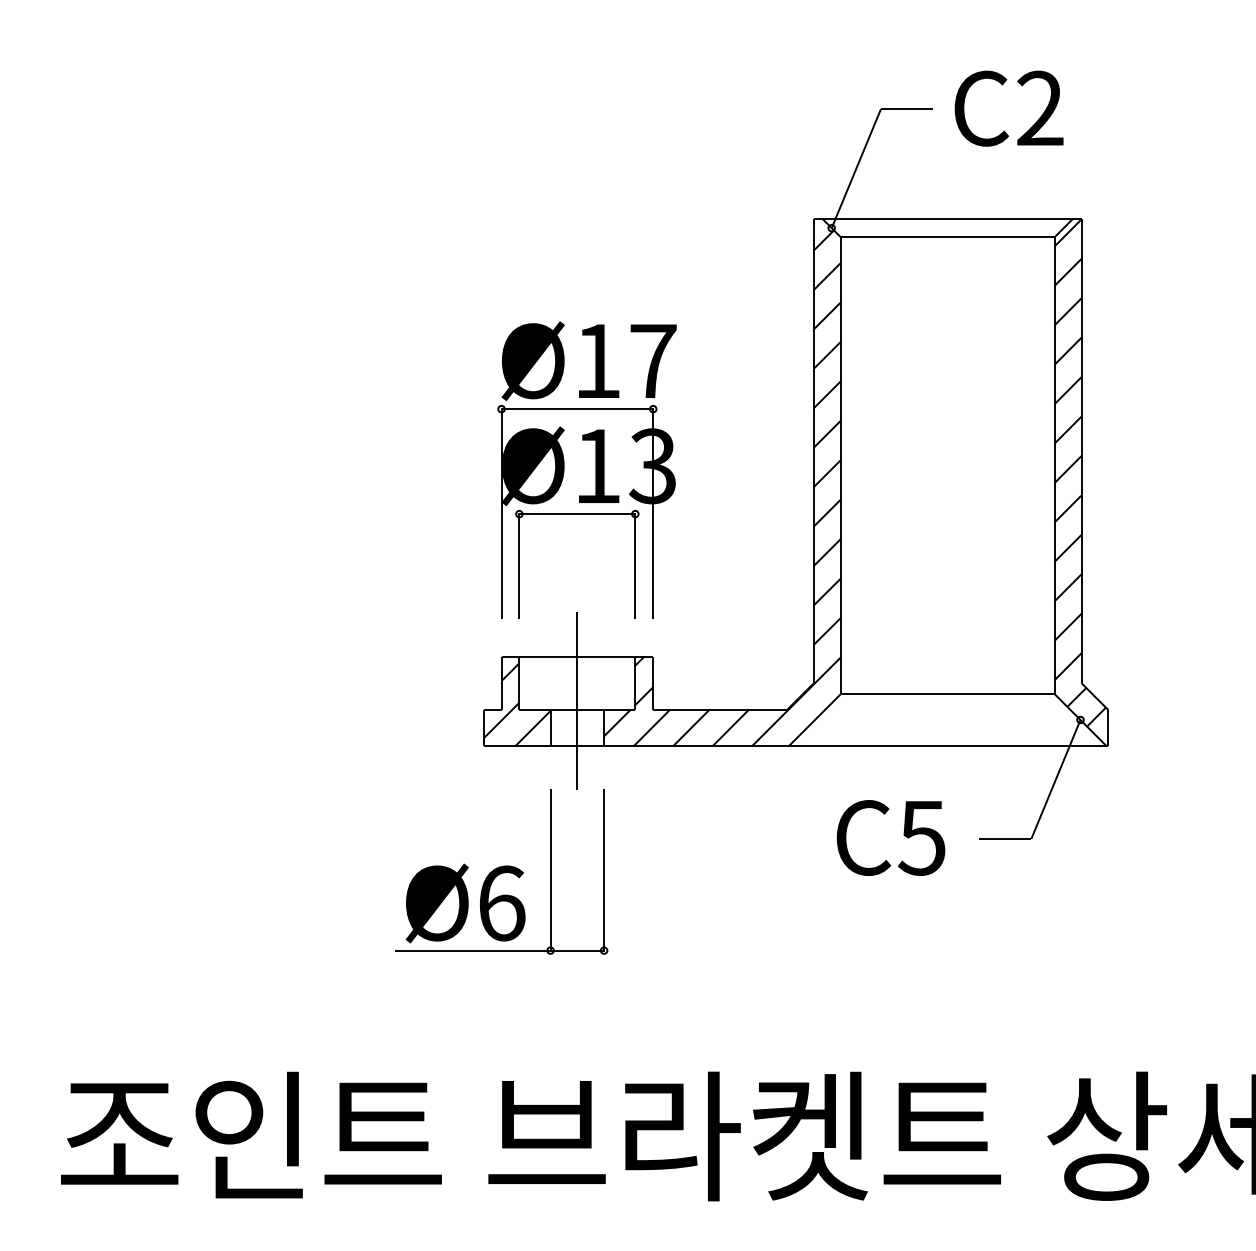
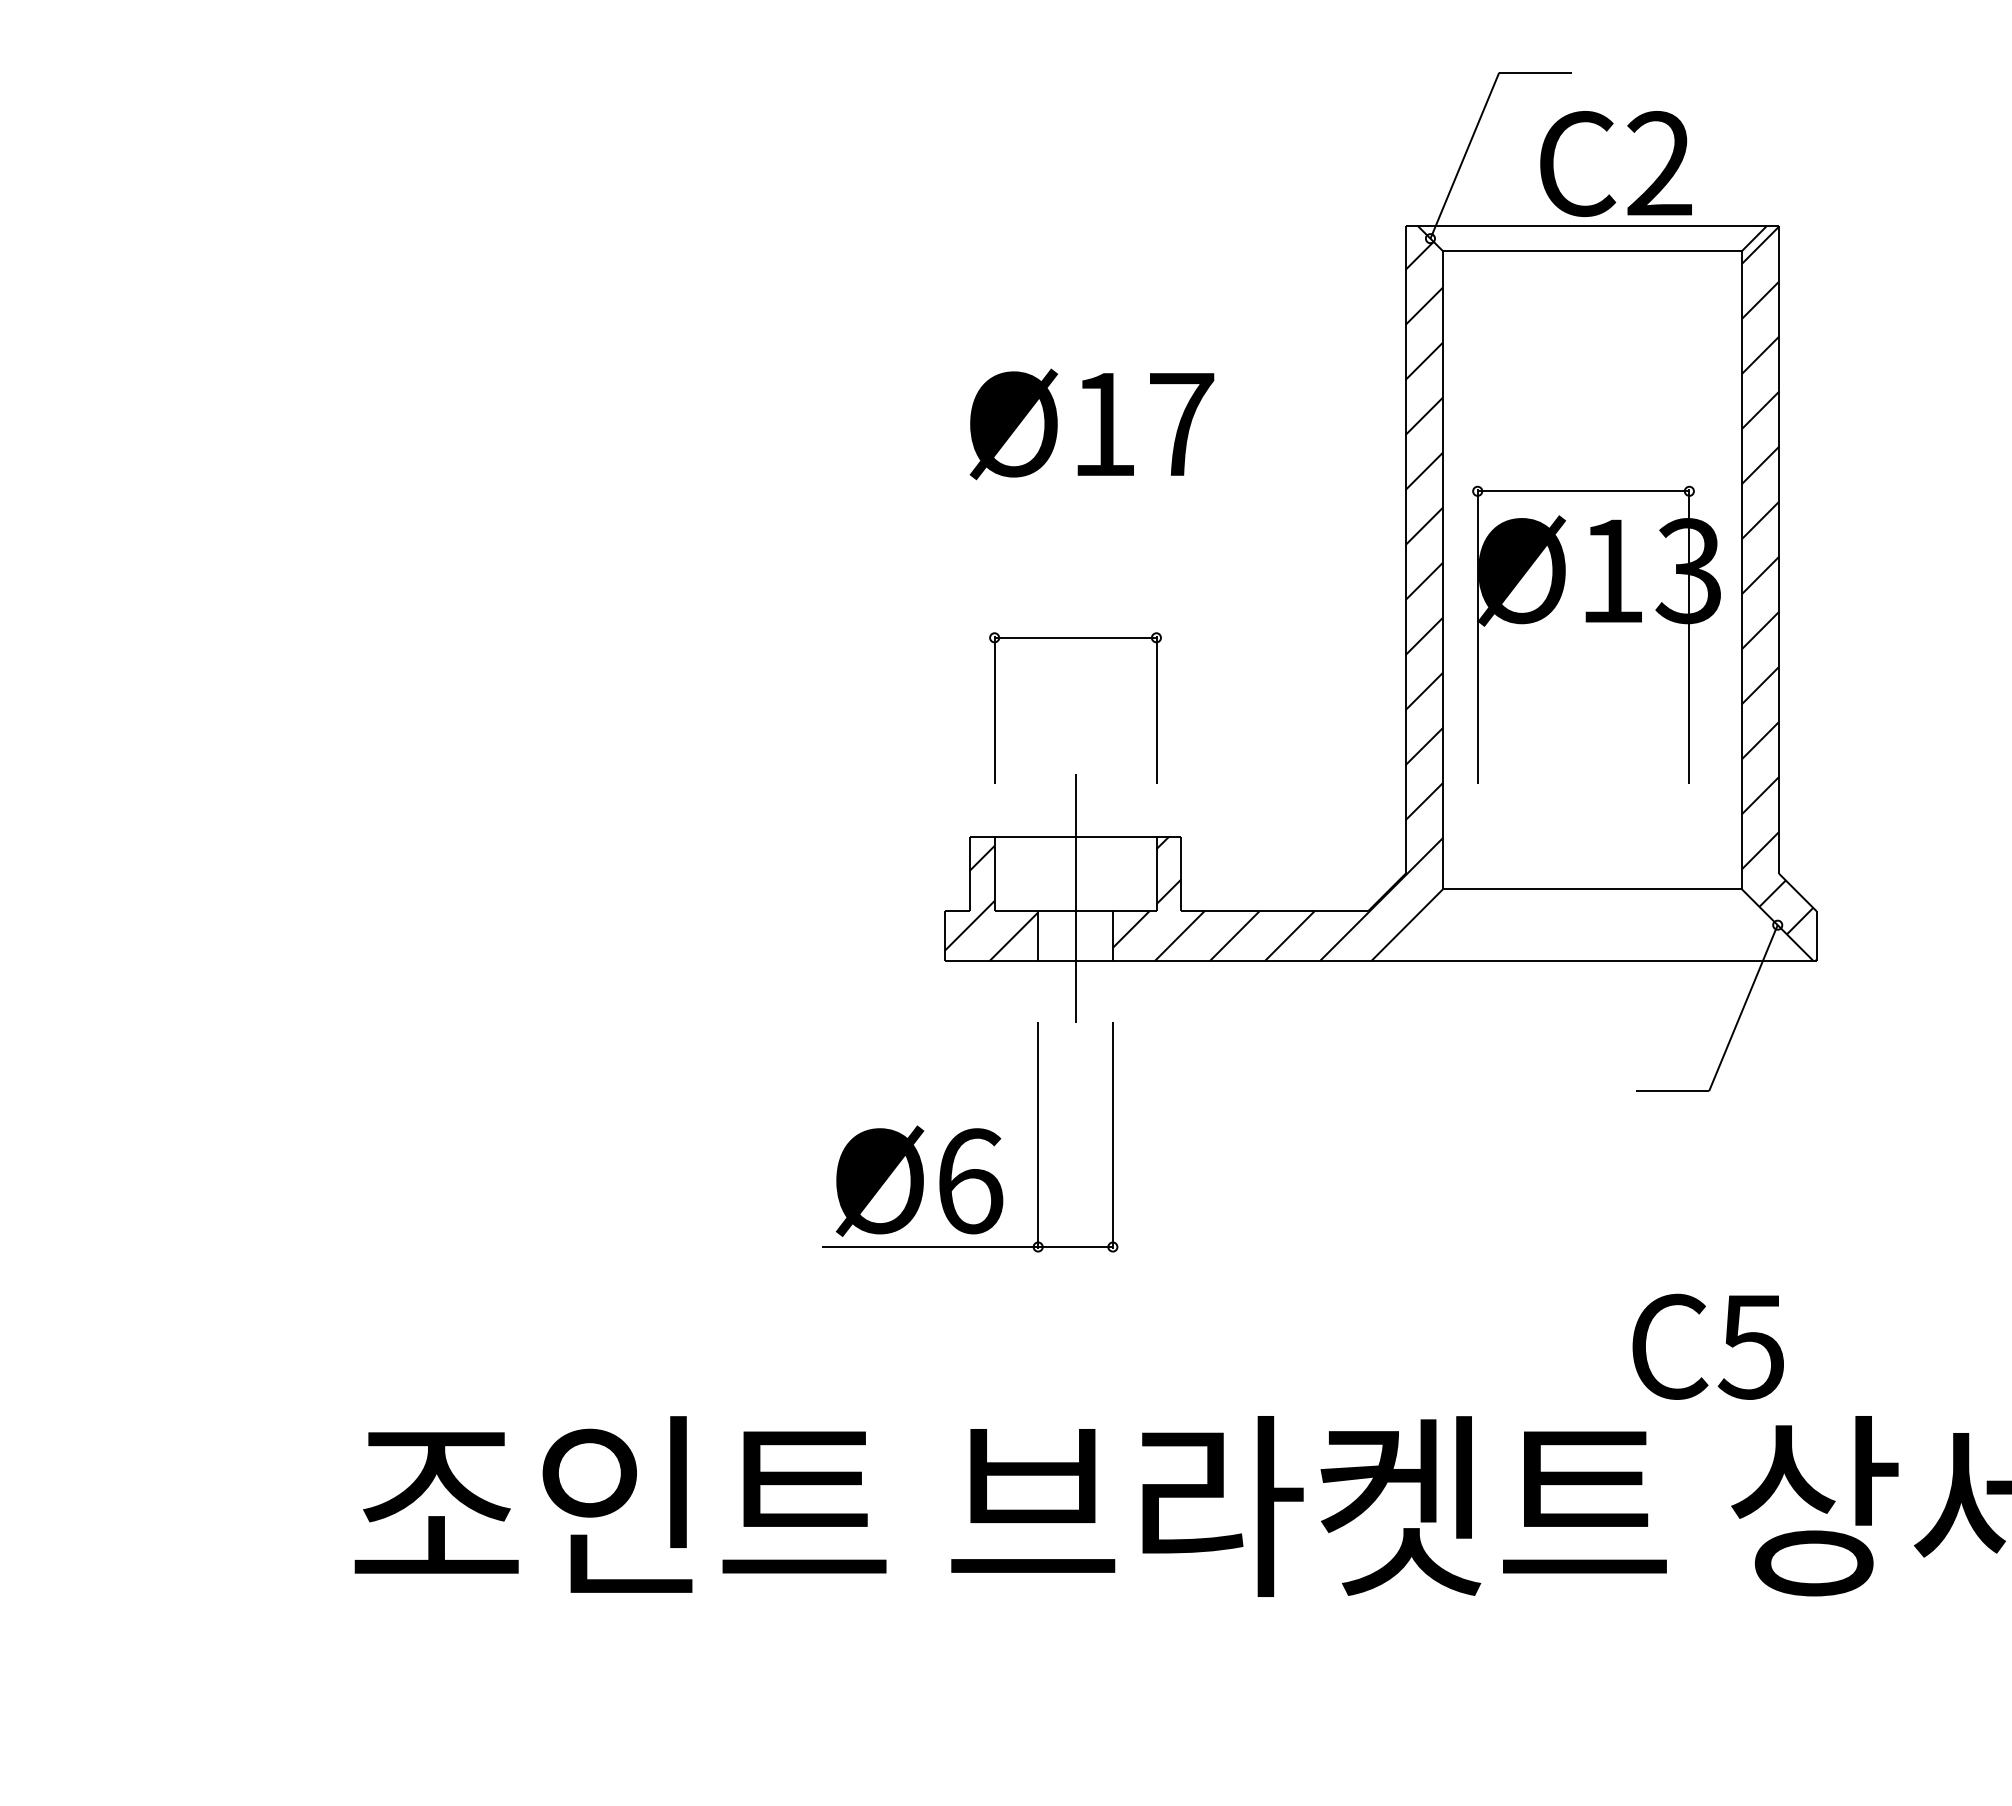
text: (1008, 108) -> (1615, 163), moved
part: (586, 503) -> (1596, 622), moved
text: (890, 837) -> (1707, 1346), moved

